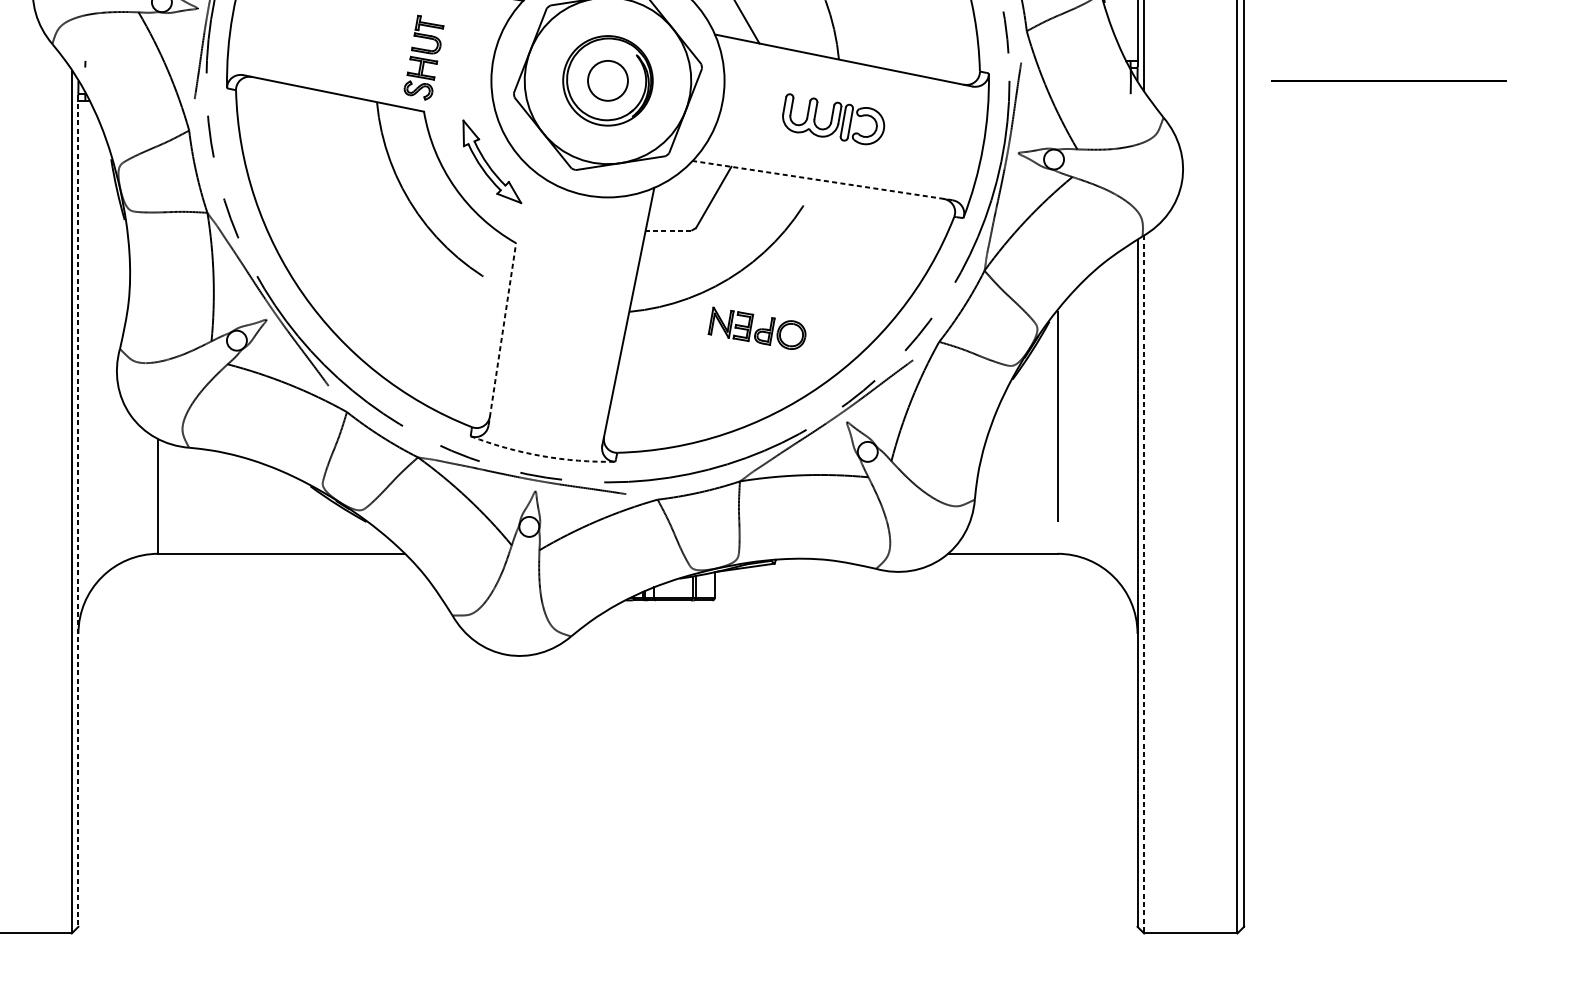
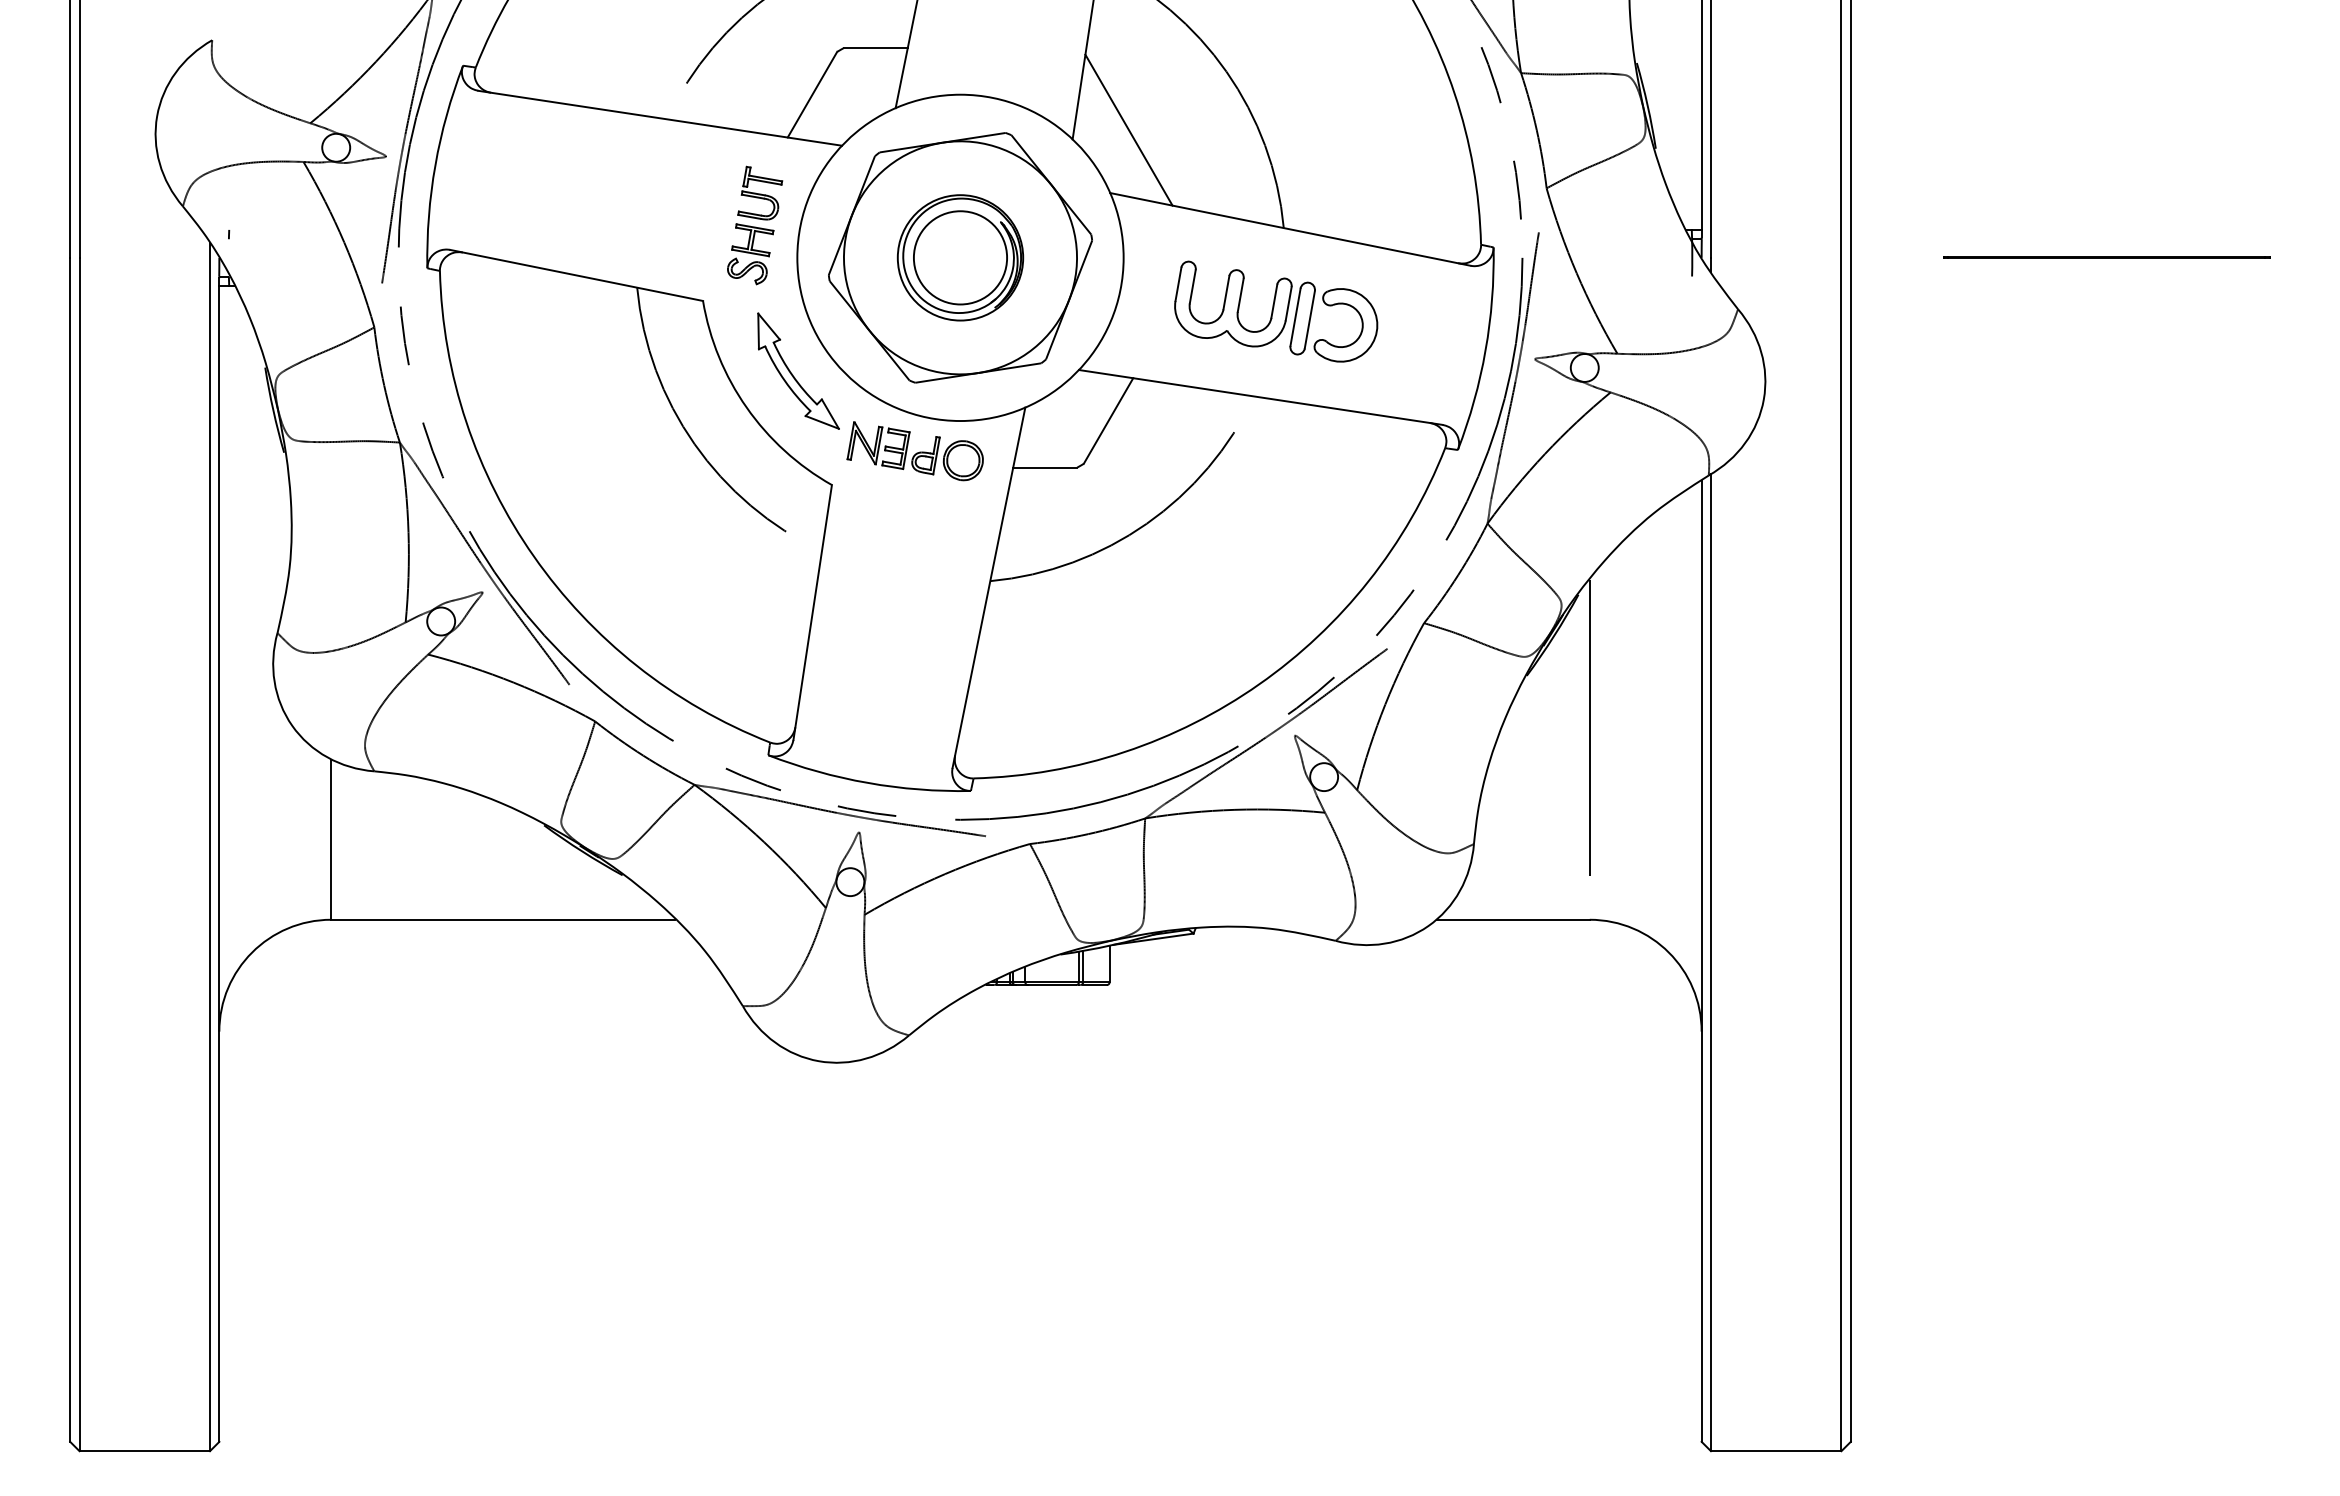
part: (424, 57) -> (755, 225), moved
circle: (607, 80) -> (960, 257), size x1.67
line: (1388, 80) -> (2106, 257), moved
part: (833, 119) -> (1276, 311), size x1.43
line: (822, 180) -> (1260, 397), dashed -> solid
line: (668, 230) -> (1045, 467), dashed -> solid
part: (756, 328) -> (914, 451), moved
line: (502, 334) -> (812, 612), dashed -> solid
arc: (541, 455) -> (867, 782), dashed -> solid
line: (78, 511) -> (219, 860), dashed -> solid
line: (1143, 585) -> (1710, 963), dashed -> solid

